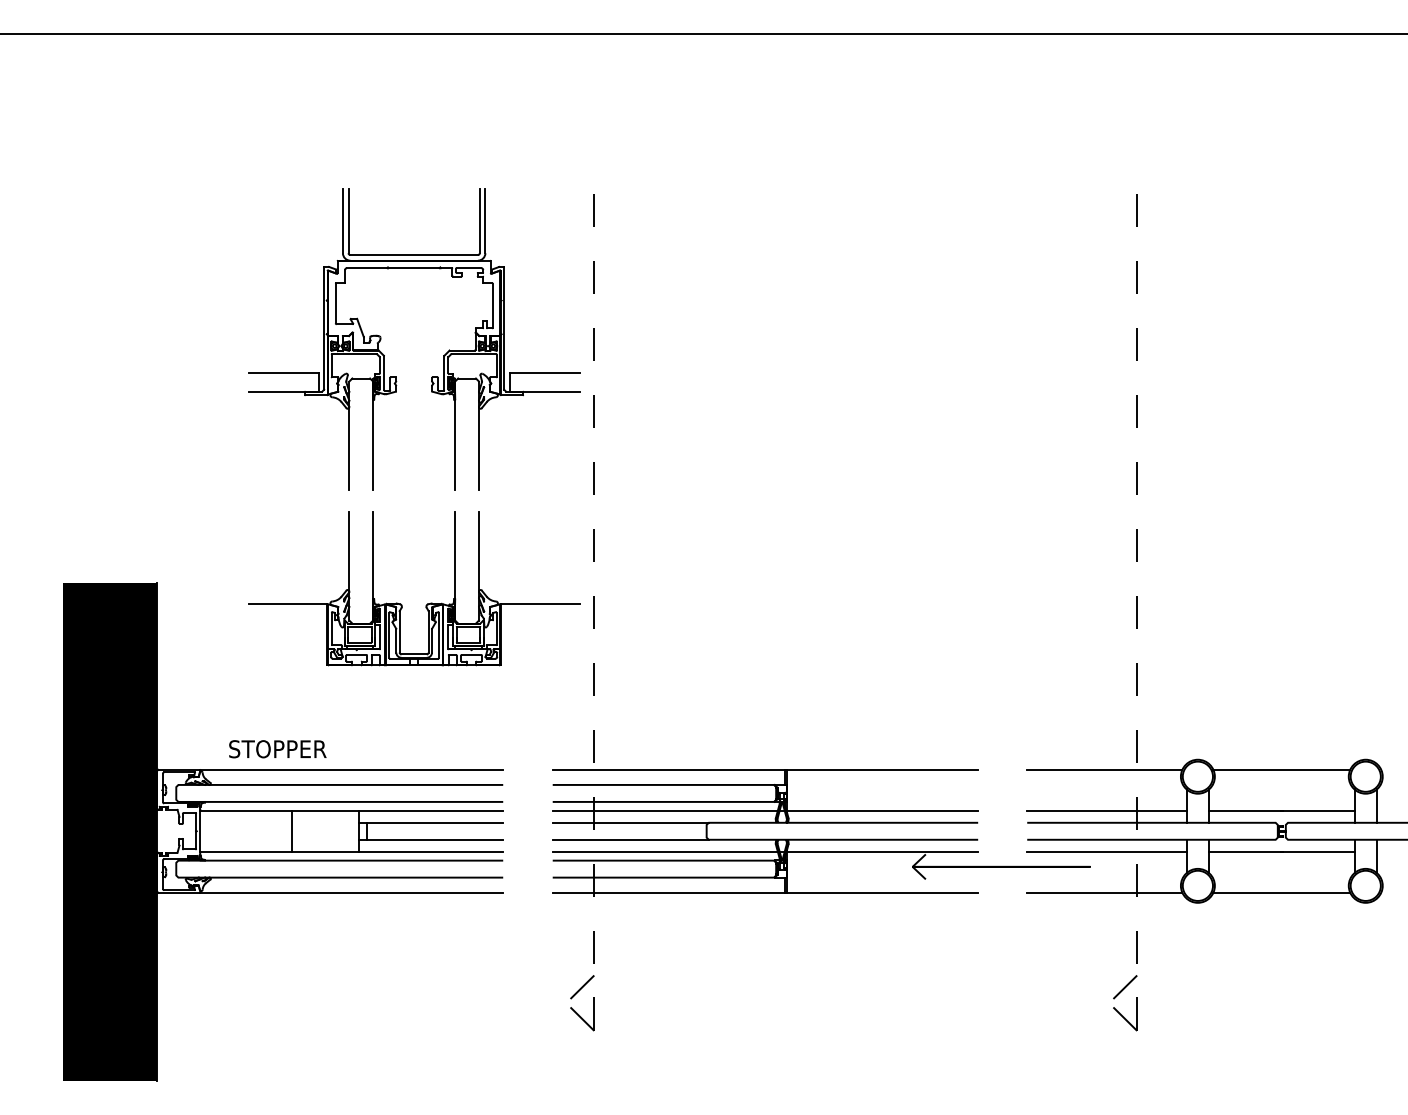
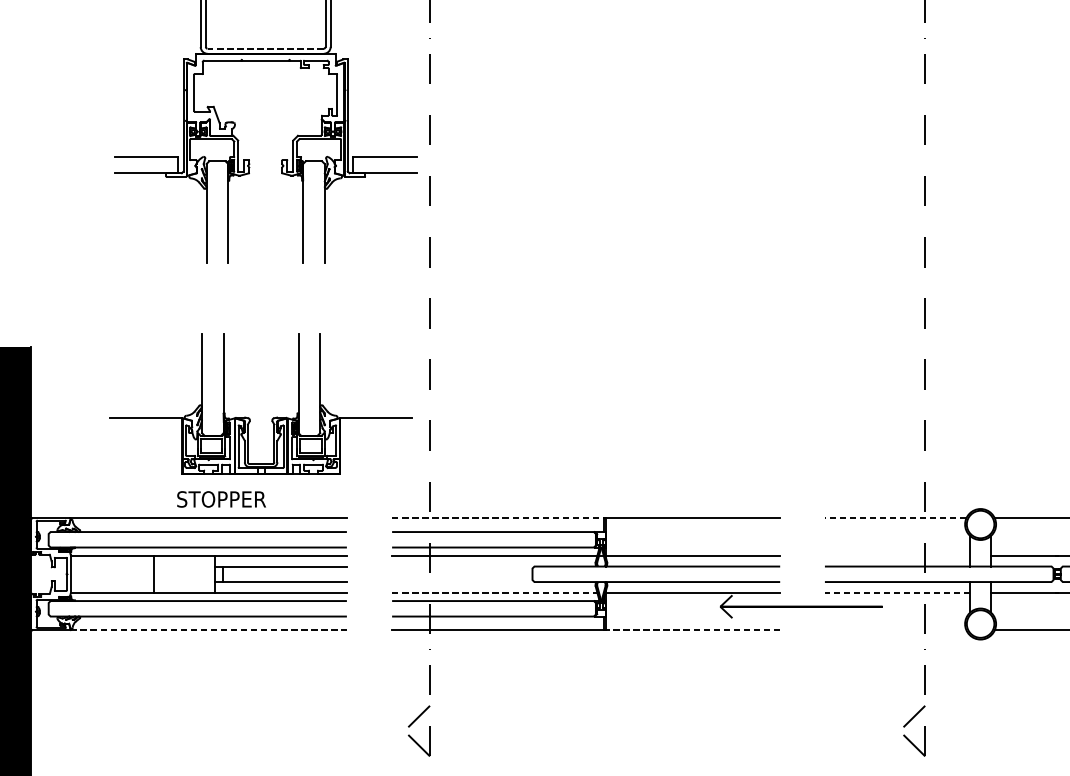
line: (414, 255) -> (266, 49), solid -> dashed
part: (401, 603) -> (249, 417), moved
text: (277, 749) -> (221, 499), moved
line: (670, 769) -> (499, 517), solid -> dashed
line: (1104, 769) -> (895, 517), solid -> dashed
line: (1106, 810) -> (897, 555), removed
line: (630, 822) -> (463, 566), removed
line: (630, 839) -> (463, 581), removed
line: (670, 851) -> (499, 592), solid -> dashed
line: (1106, 851) -> (897, 592), solid -> dashed
line: (351, 892) -> (208, 630), solid -> dashed
line: (882, 892) -> (692, 630), solid -> dashed
line: (1104, 892) -> (895, 630), removed

